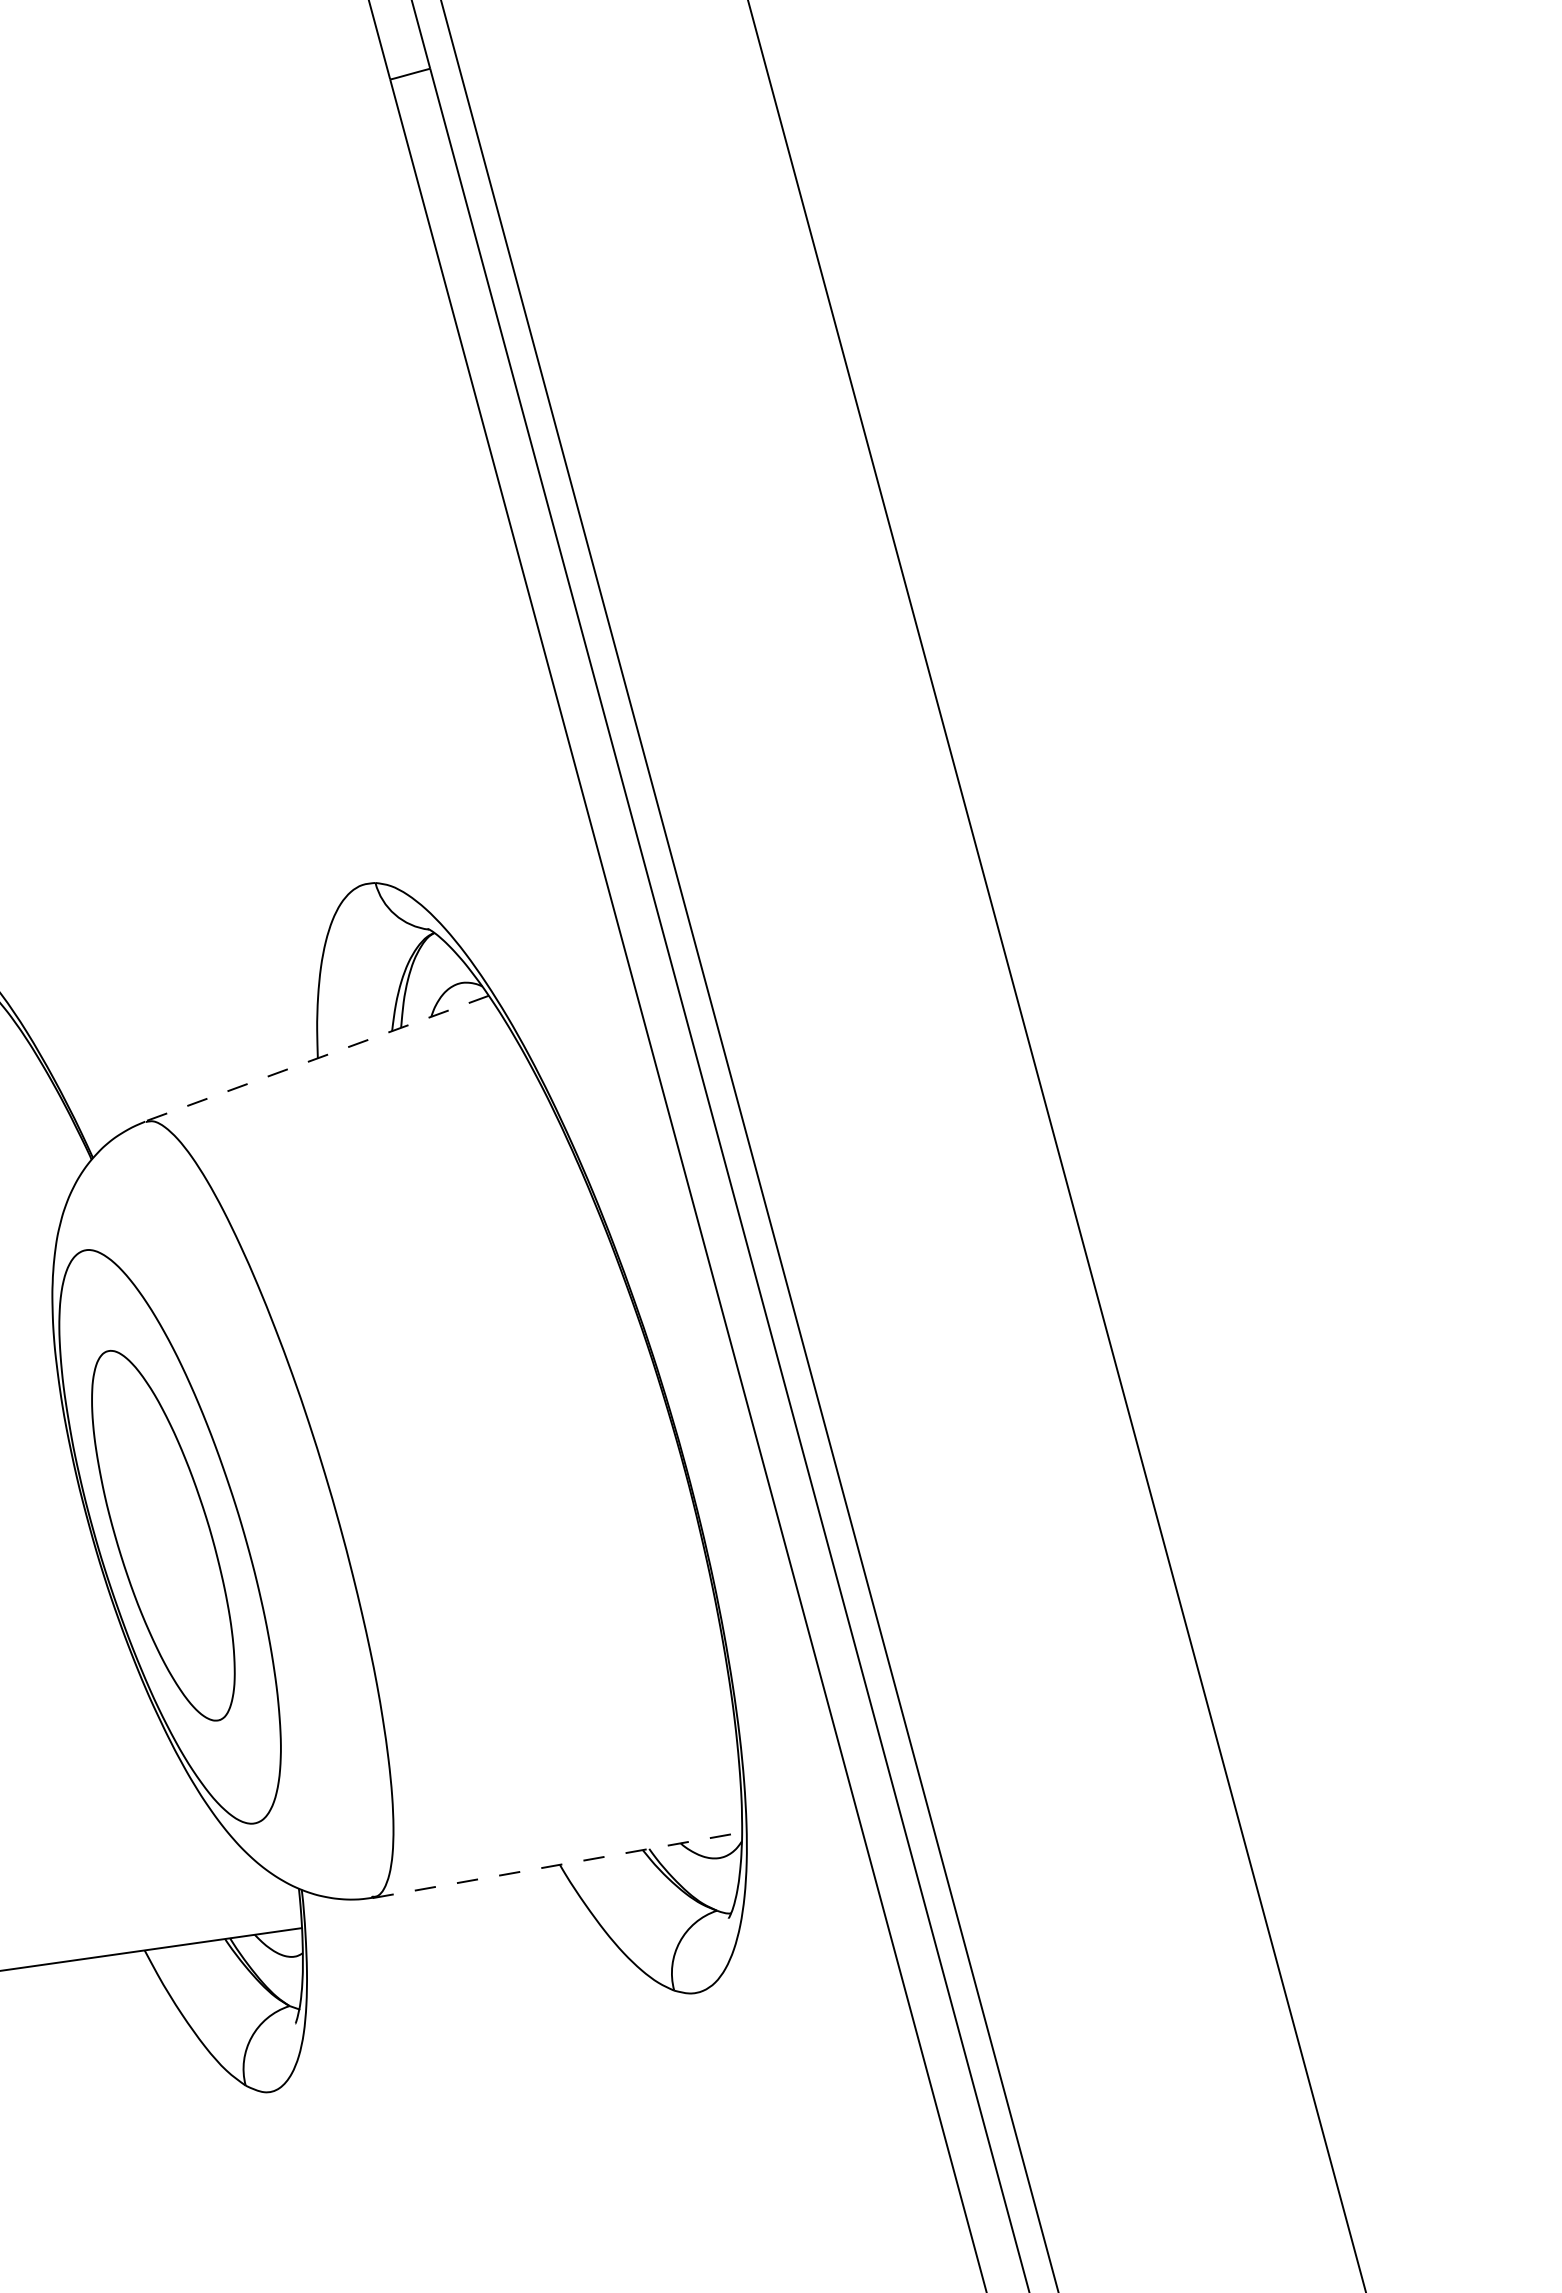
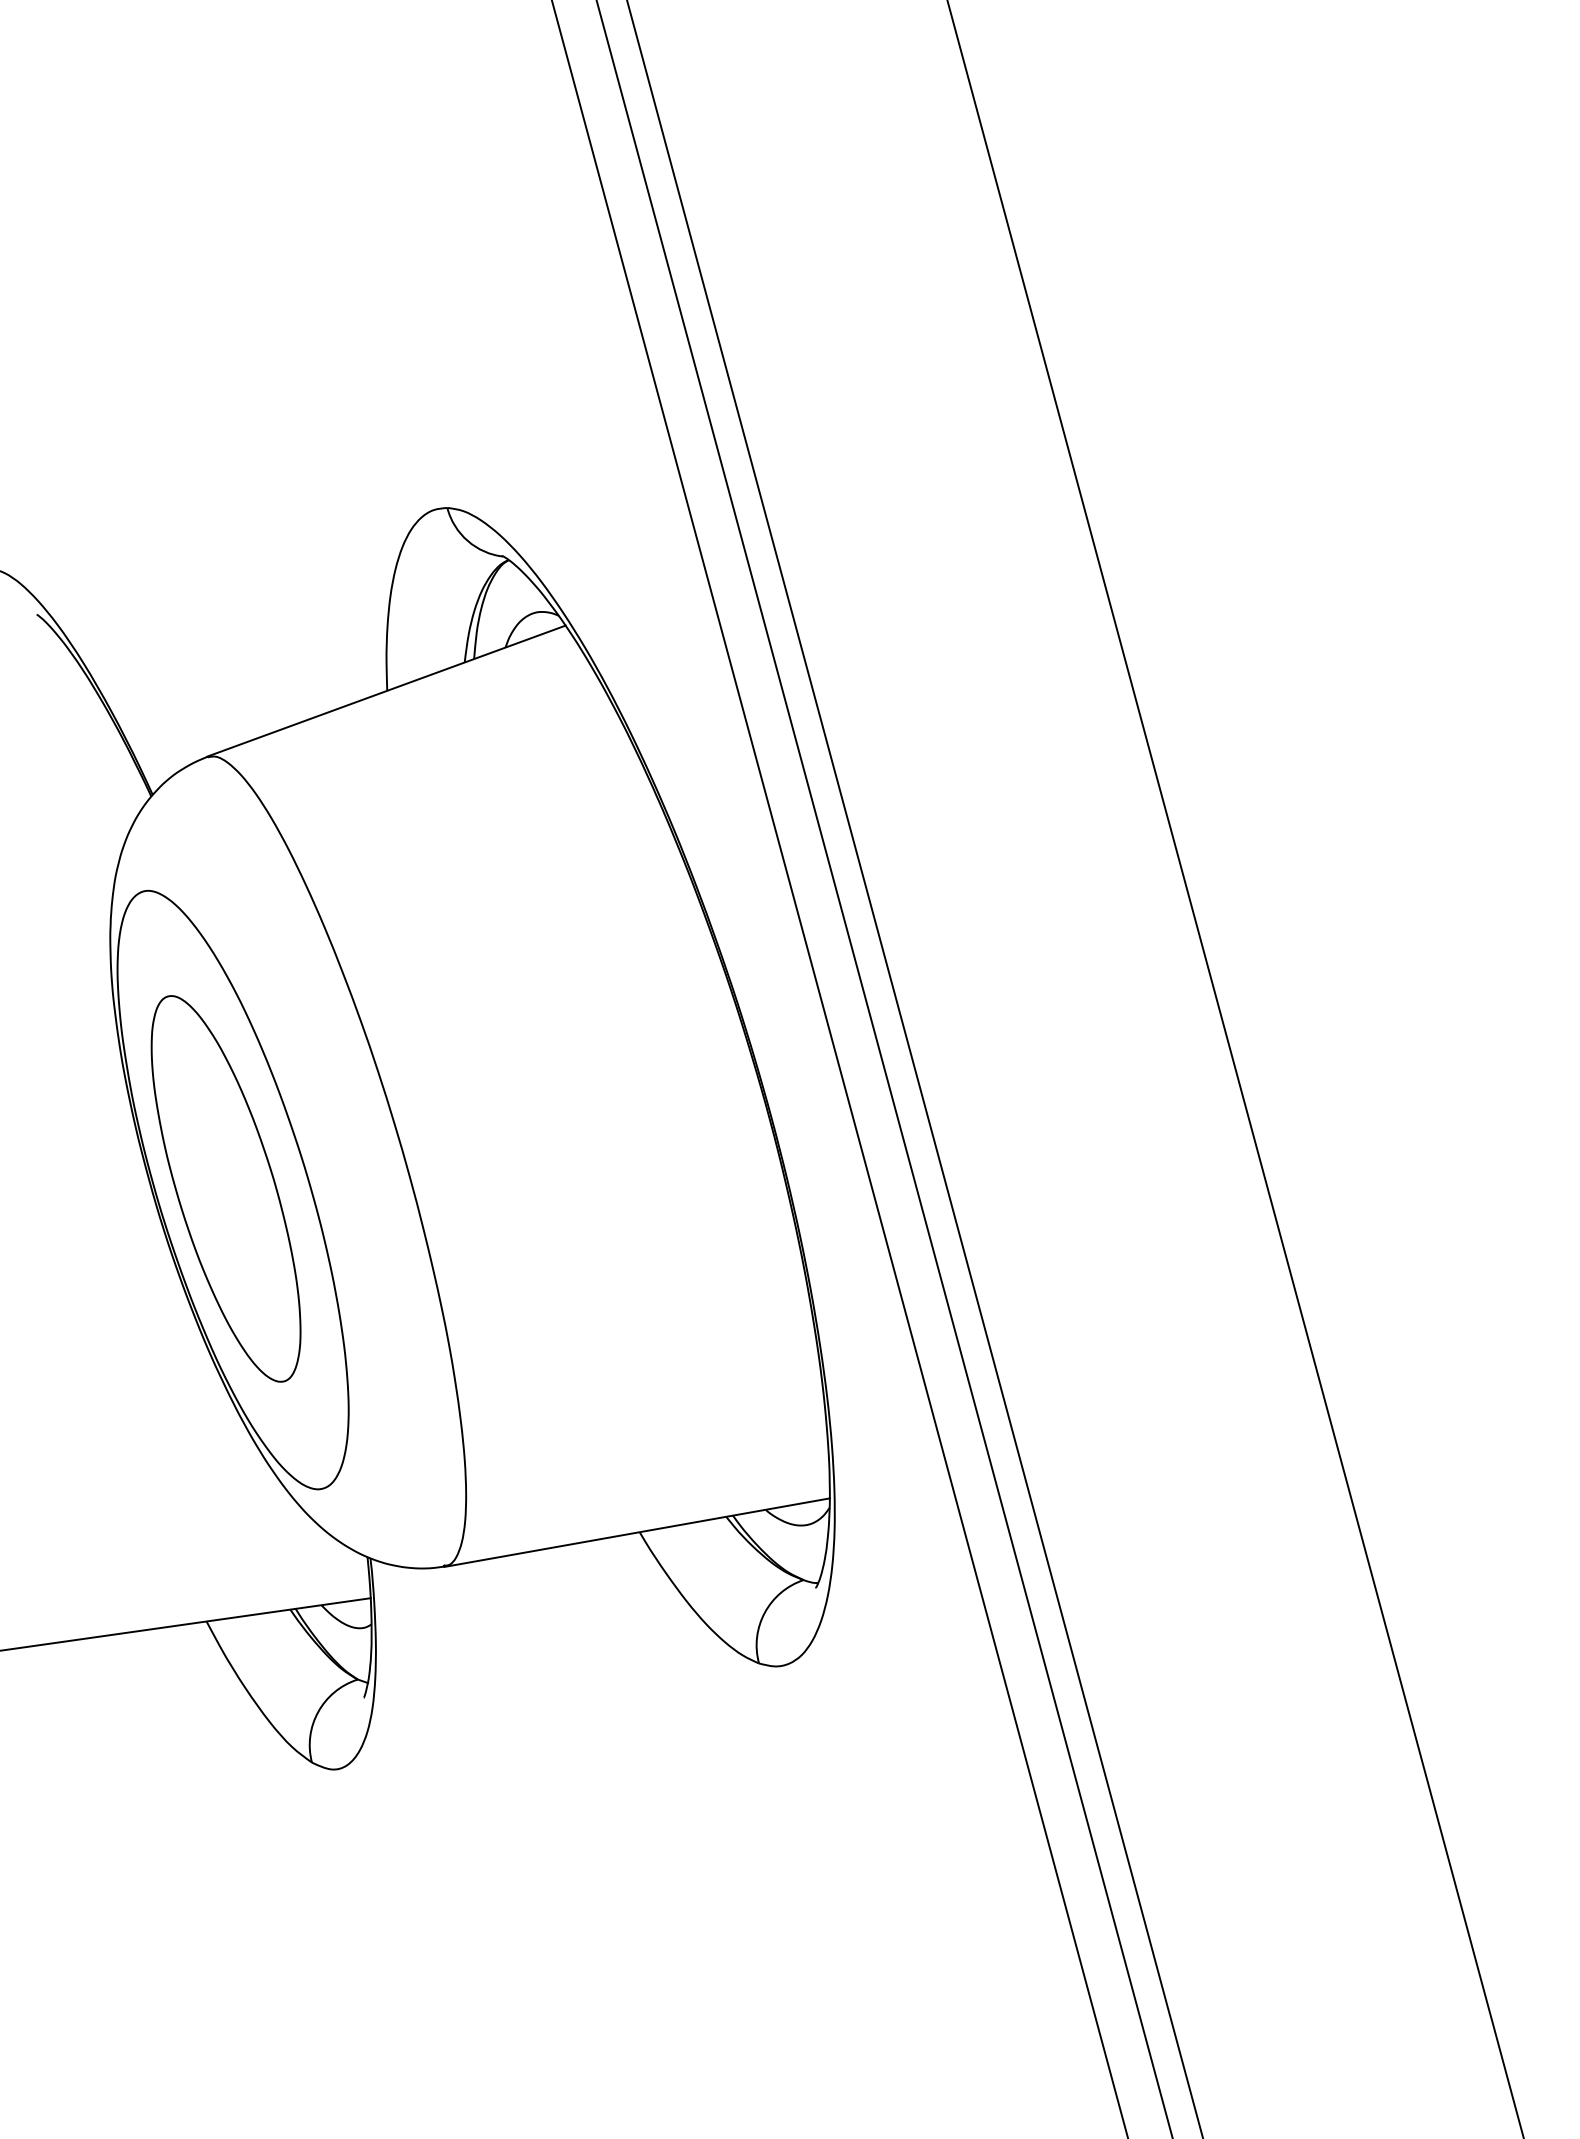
line: (317, 1058) -> (386, 691), dashed -> solid
line: (557, 1865) -> (637, 1532), dashed -> solid

